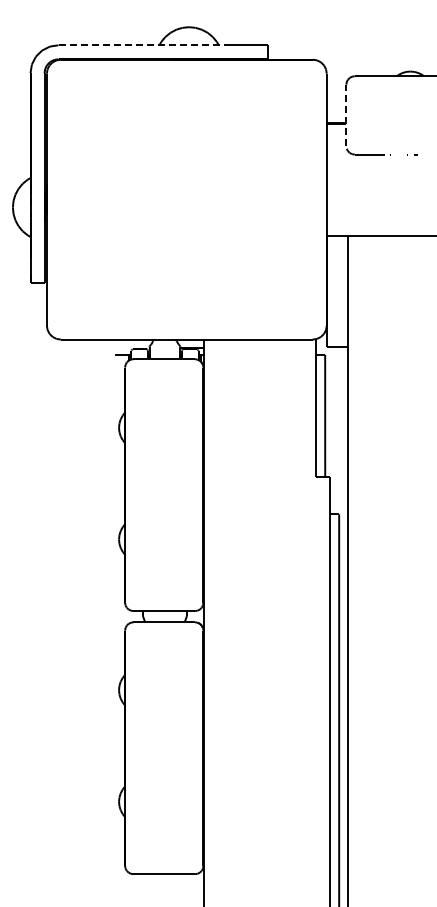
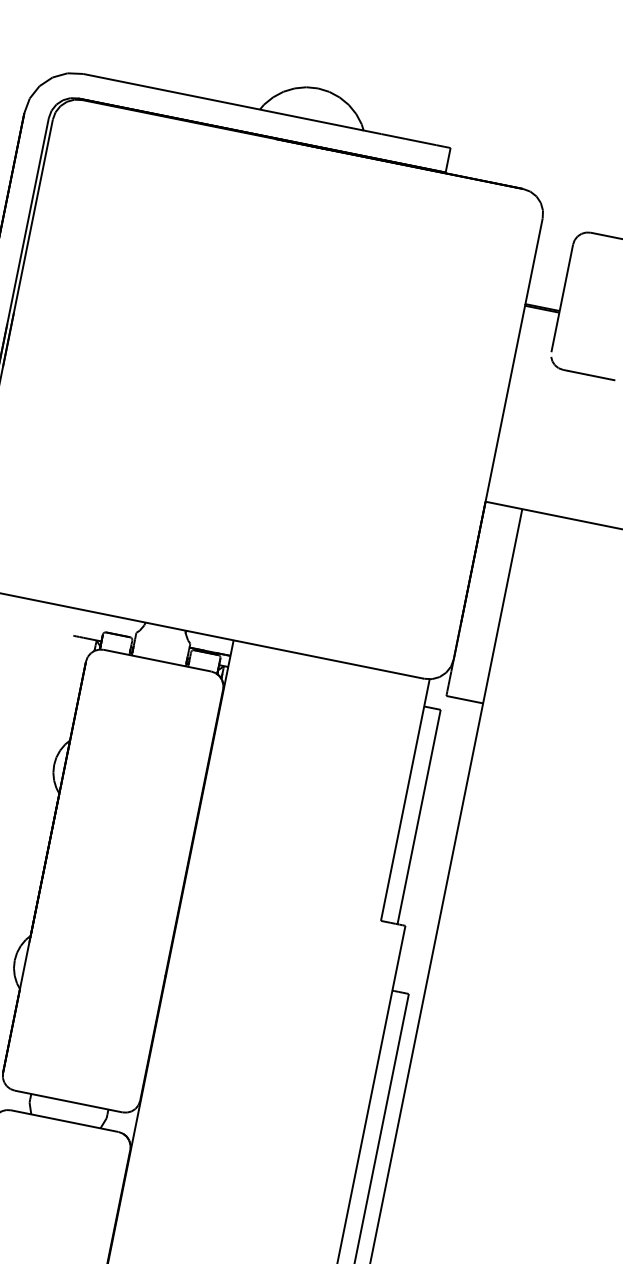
line: (144, 45) -> (233, 104), dashed -> solid
line: (346, 115) -> (562, 298), dashed -> solid

